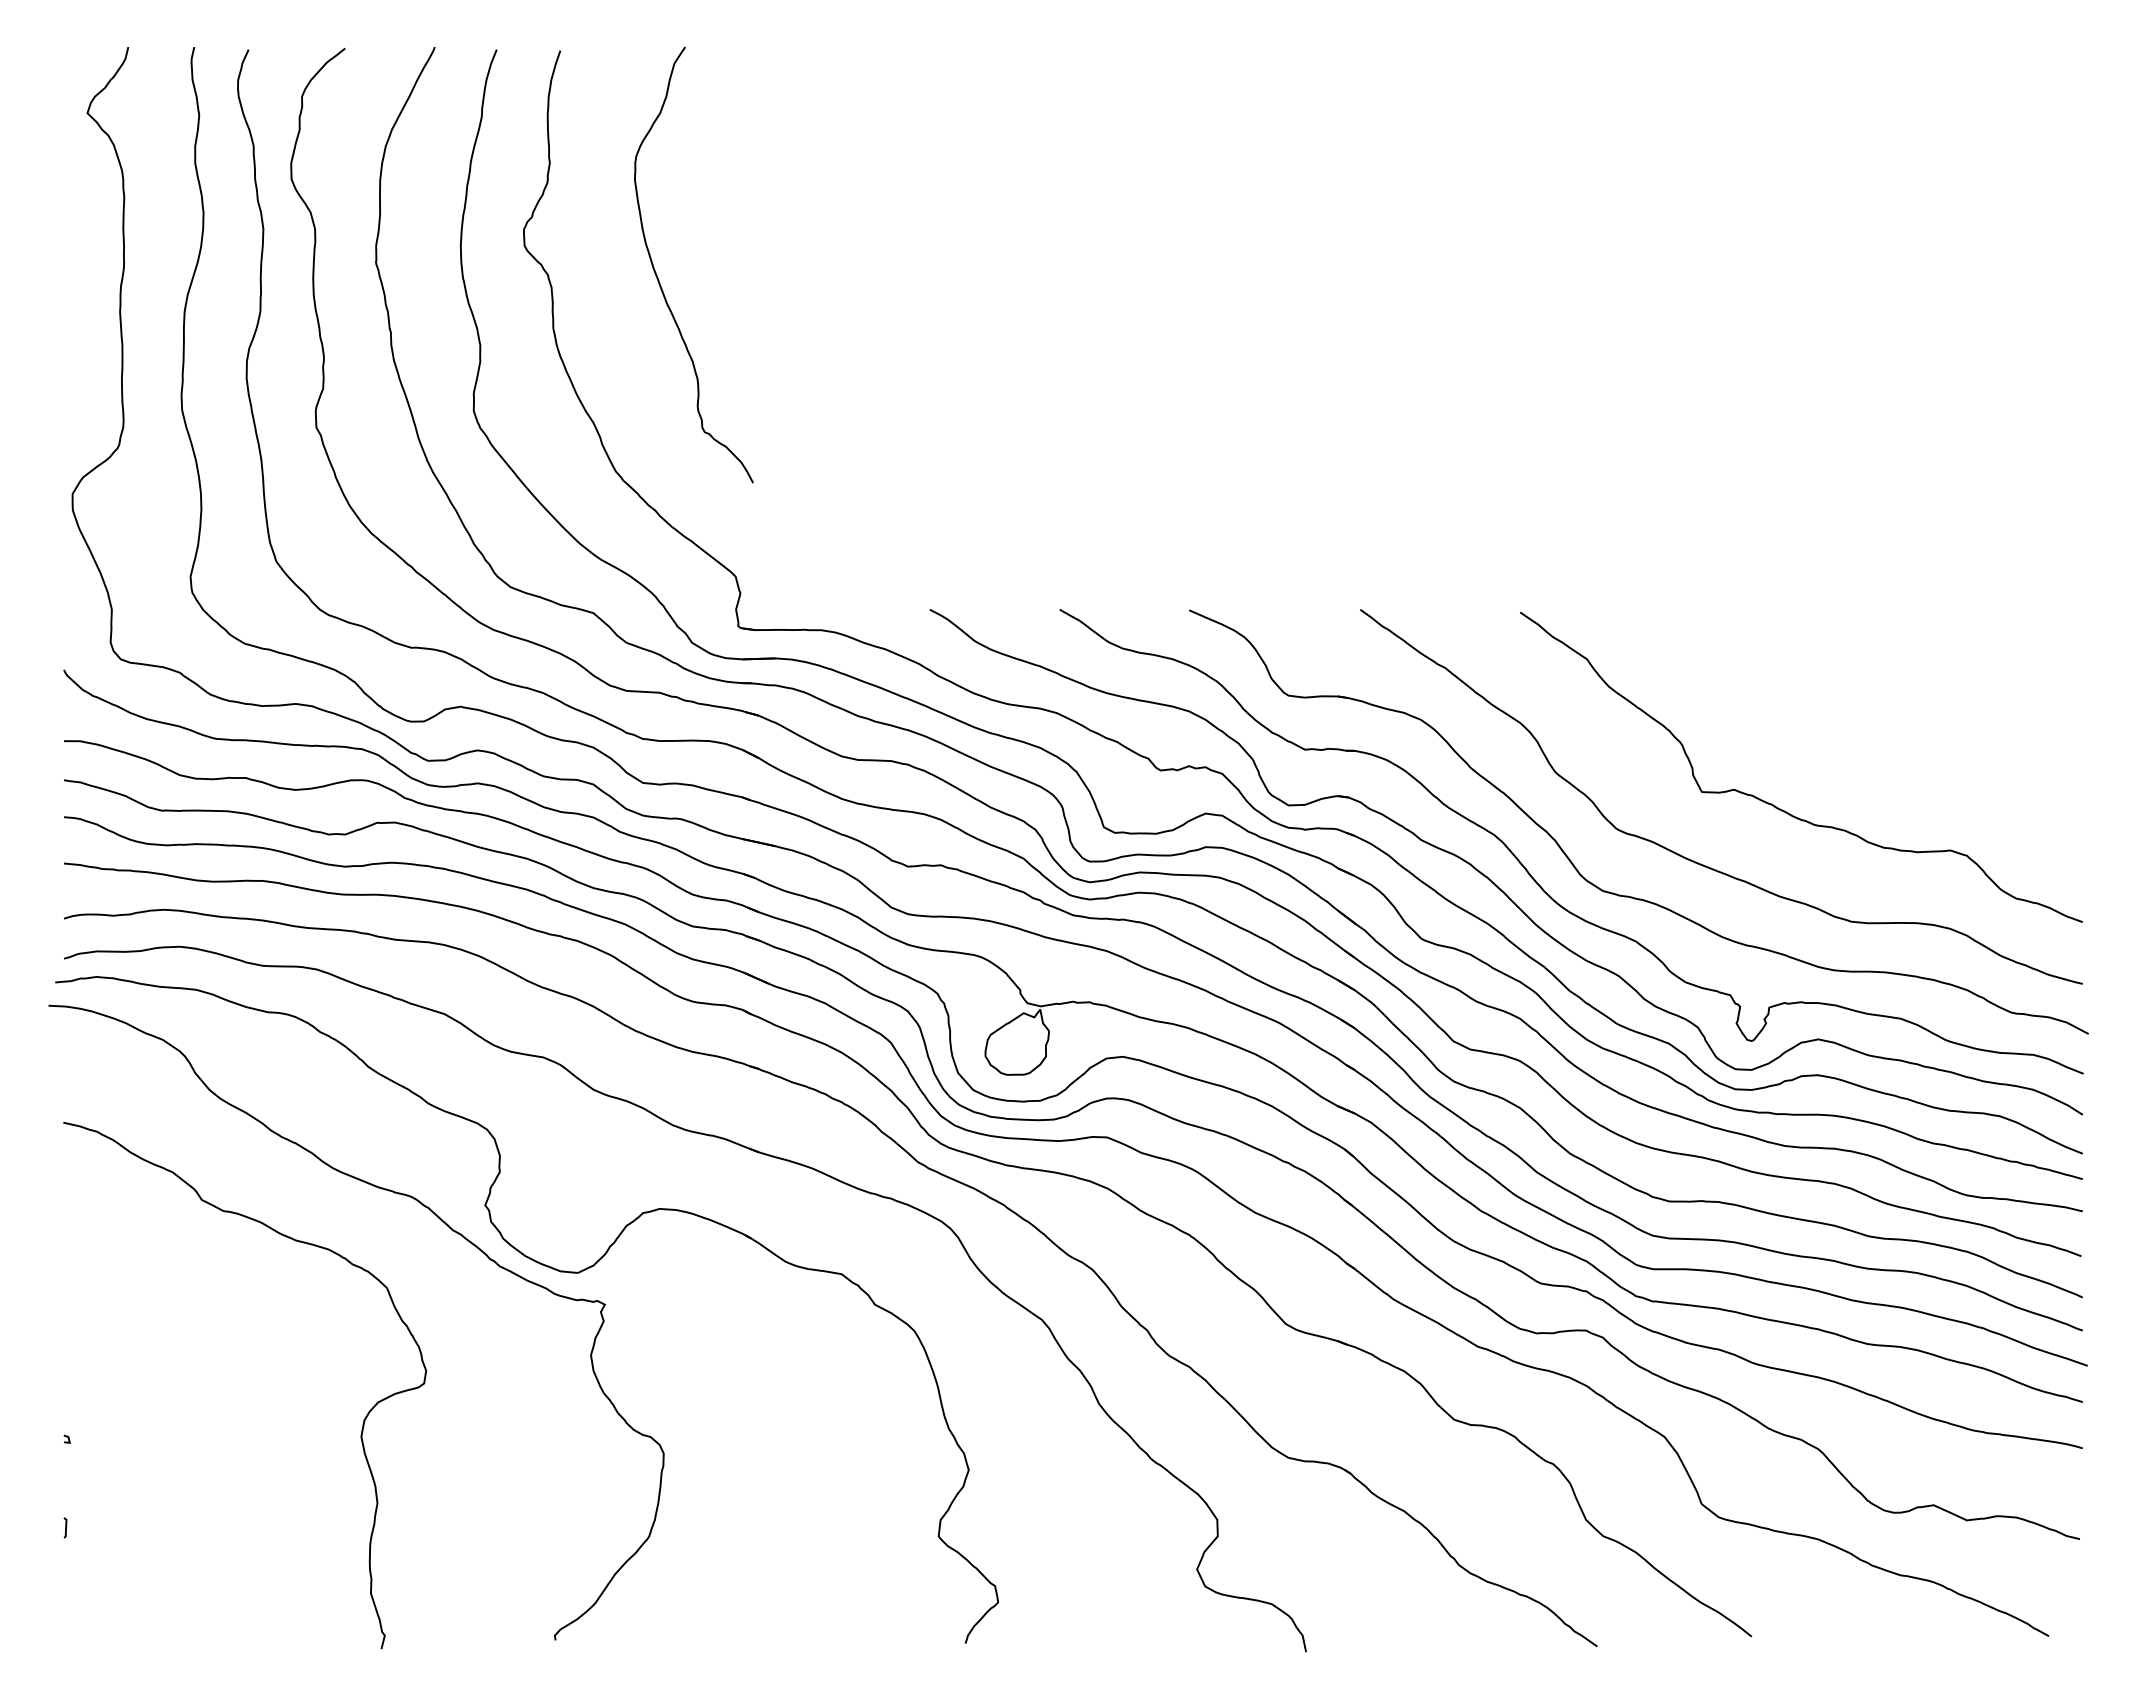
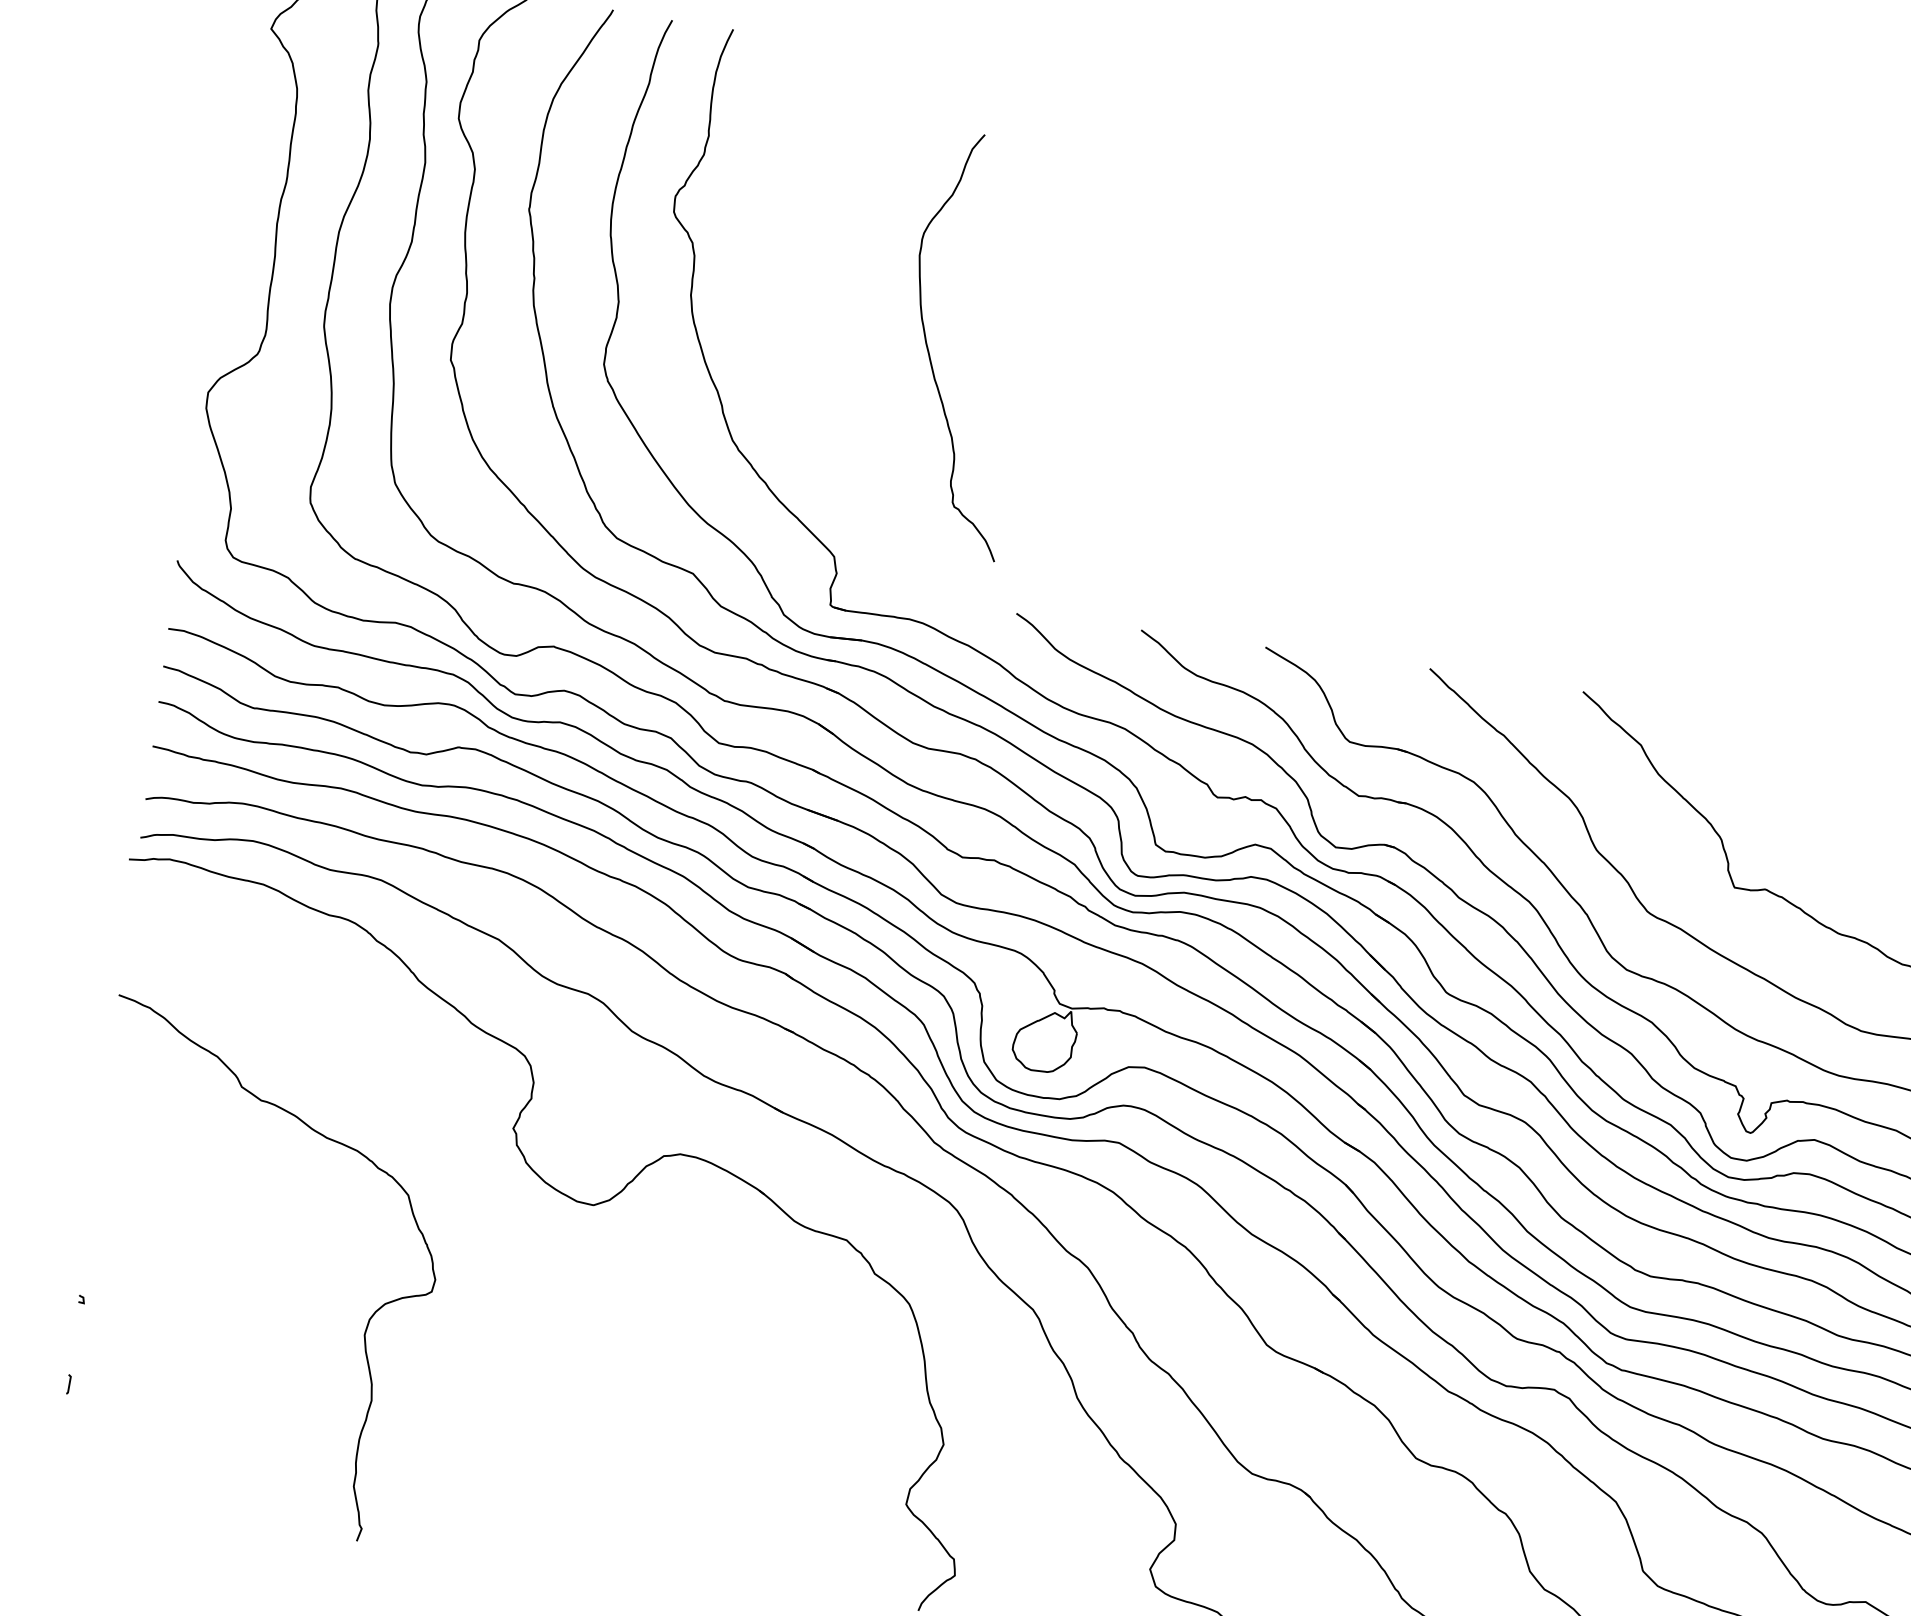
curve: (658, 277) -> (929, 352), moved
curve: (442, 1222) -> (470, 1139), removed

